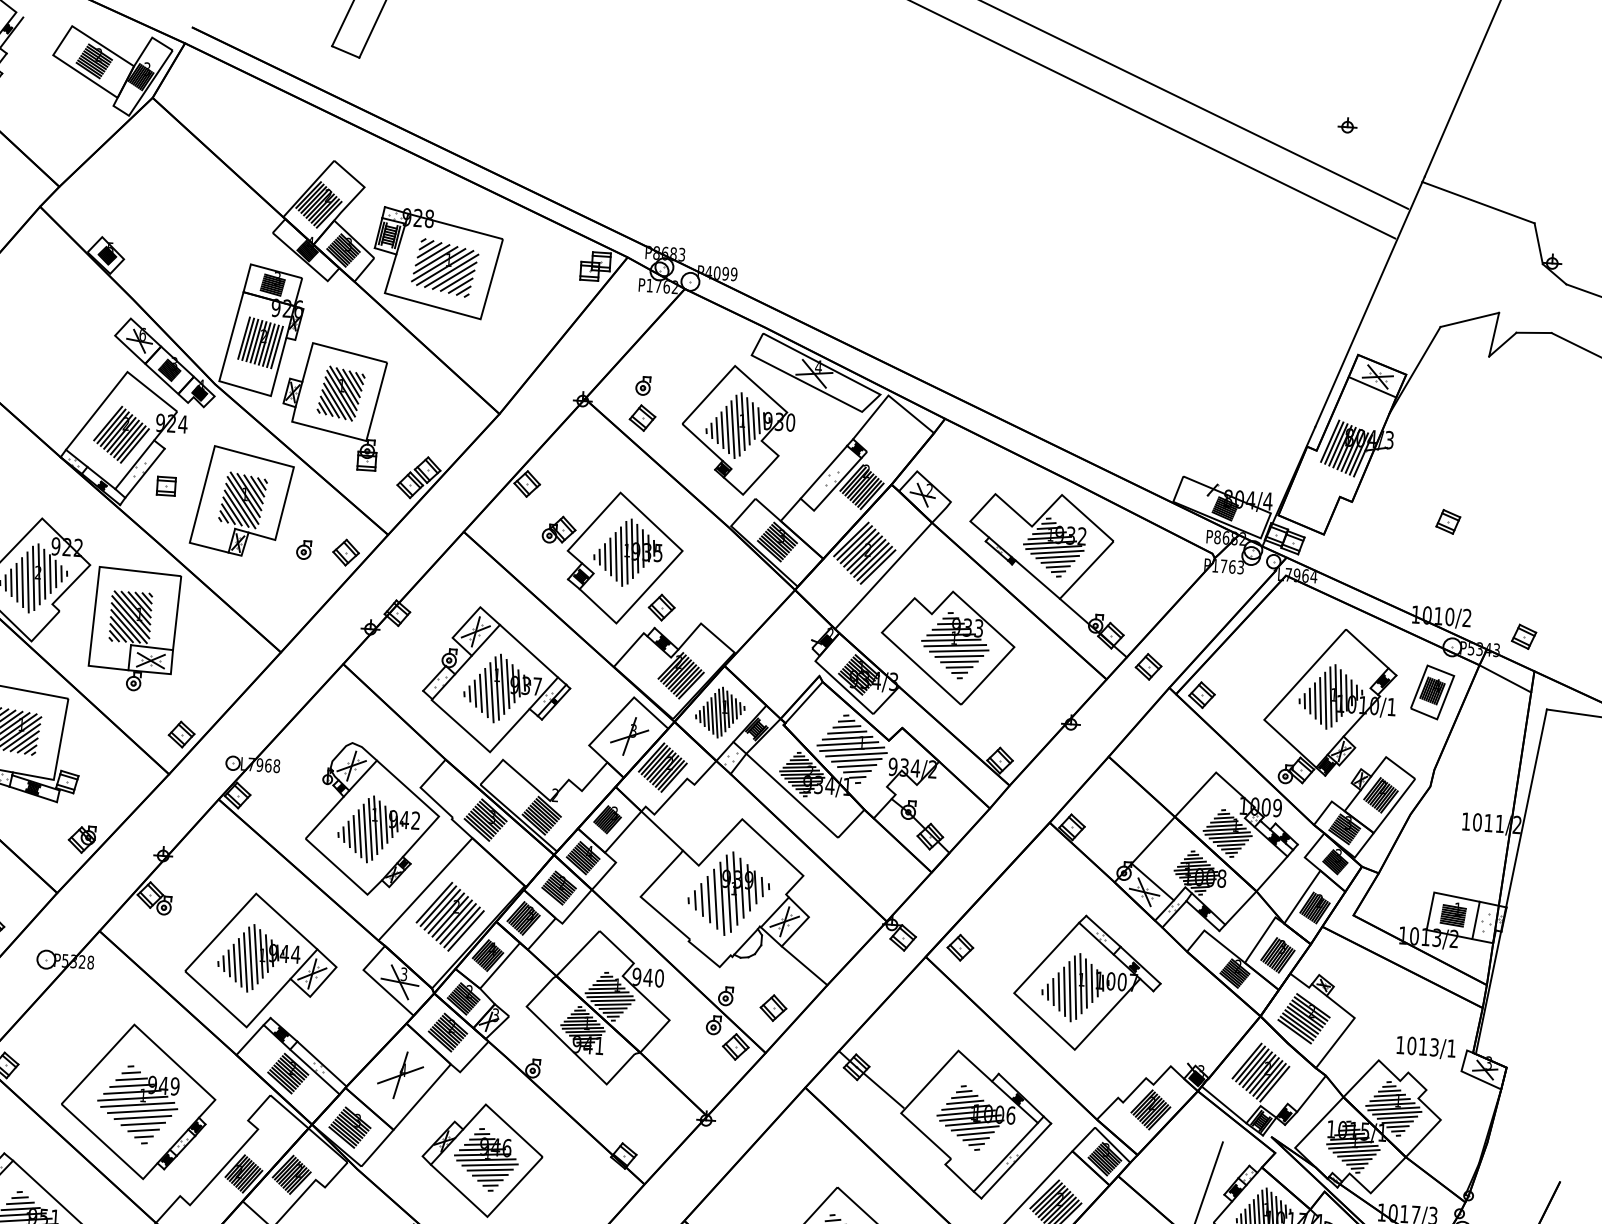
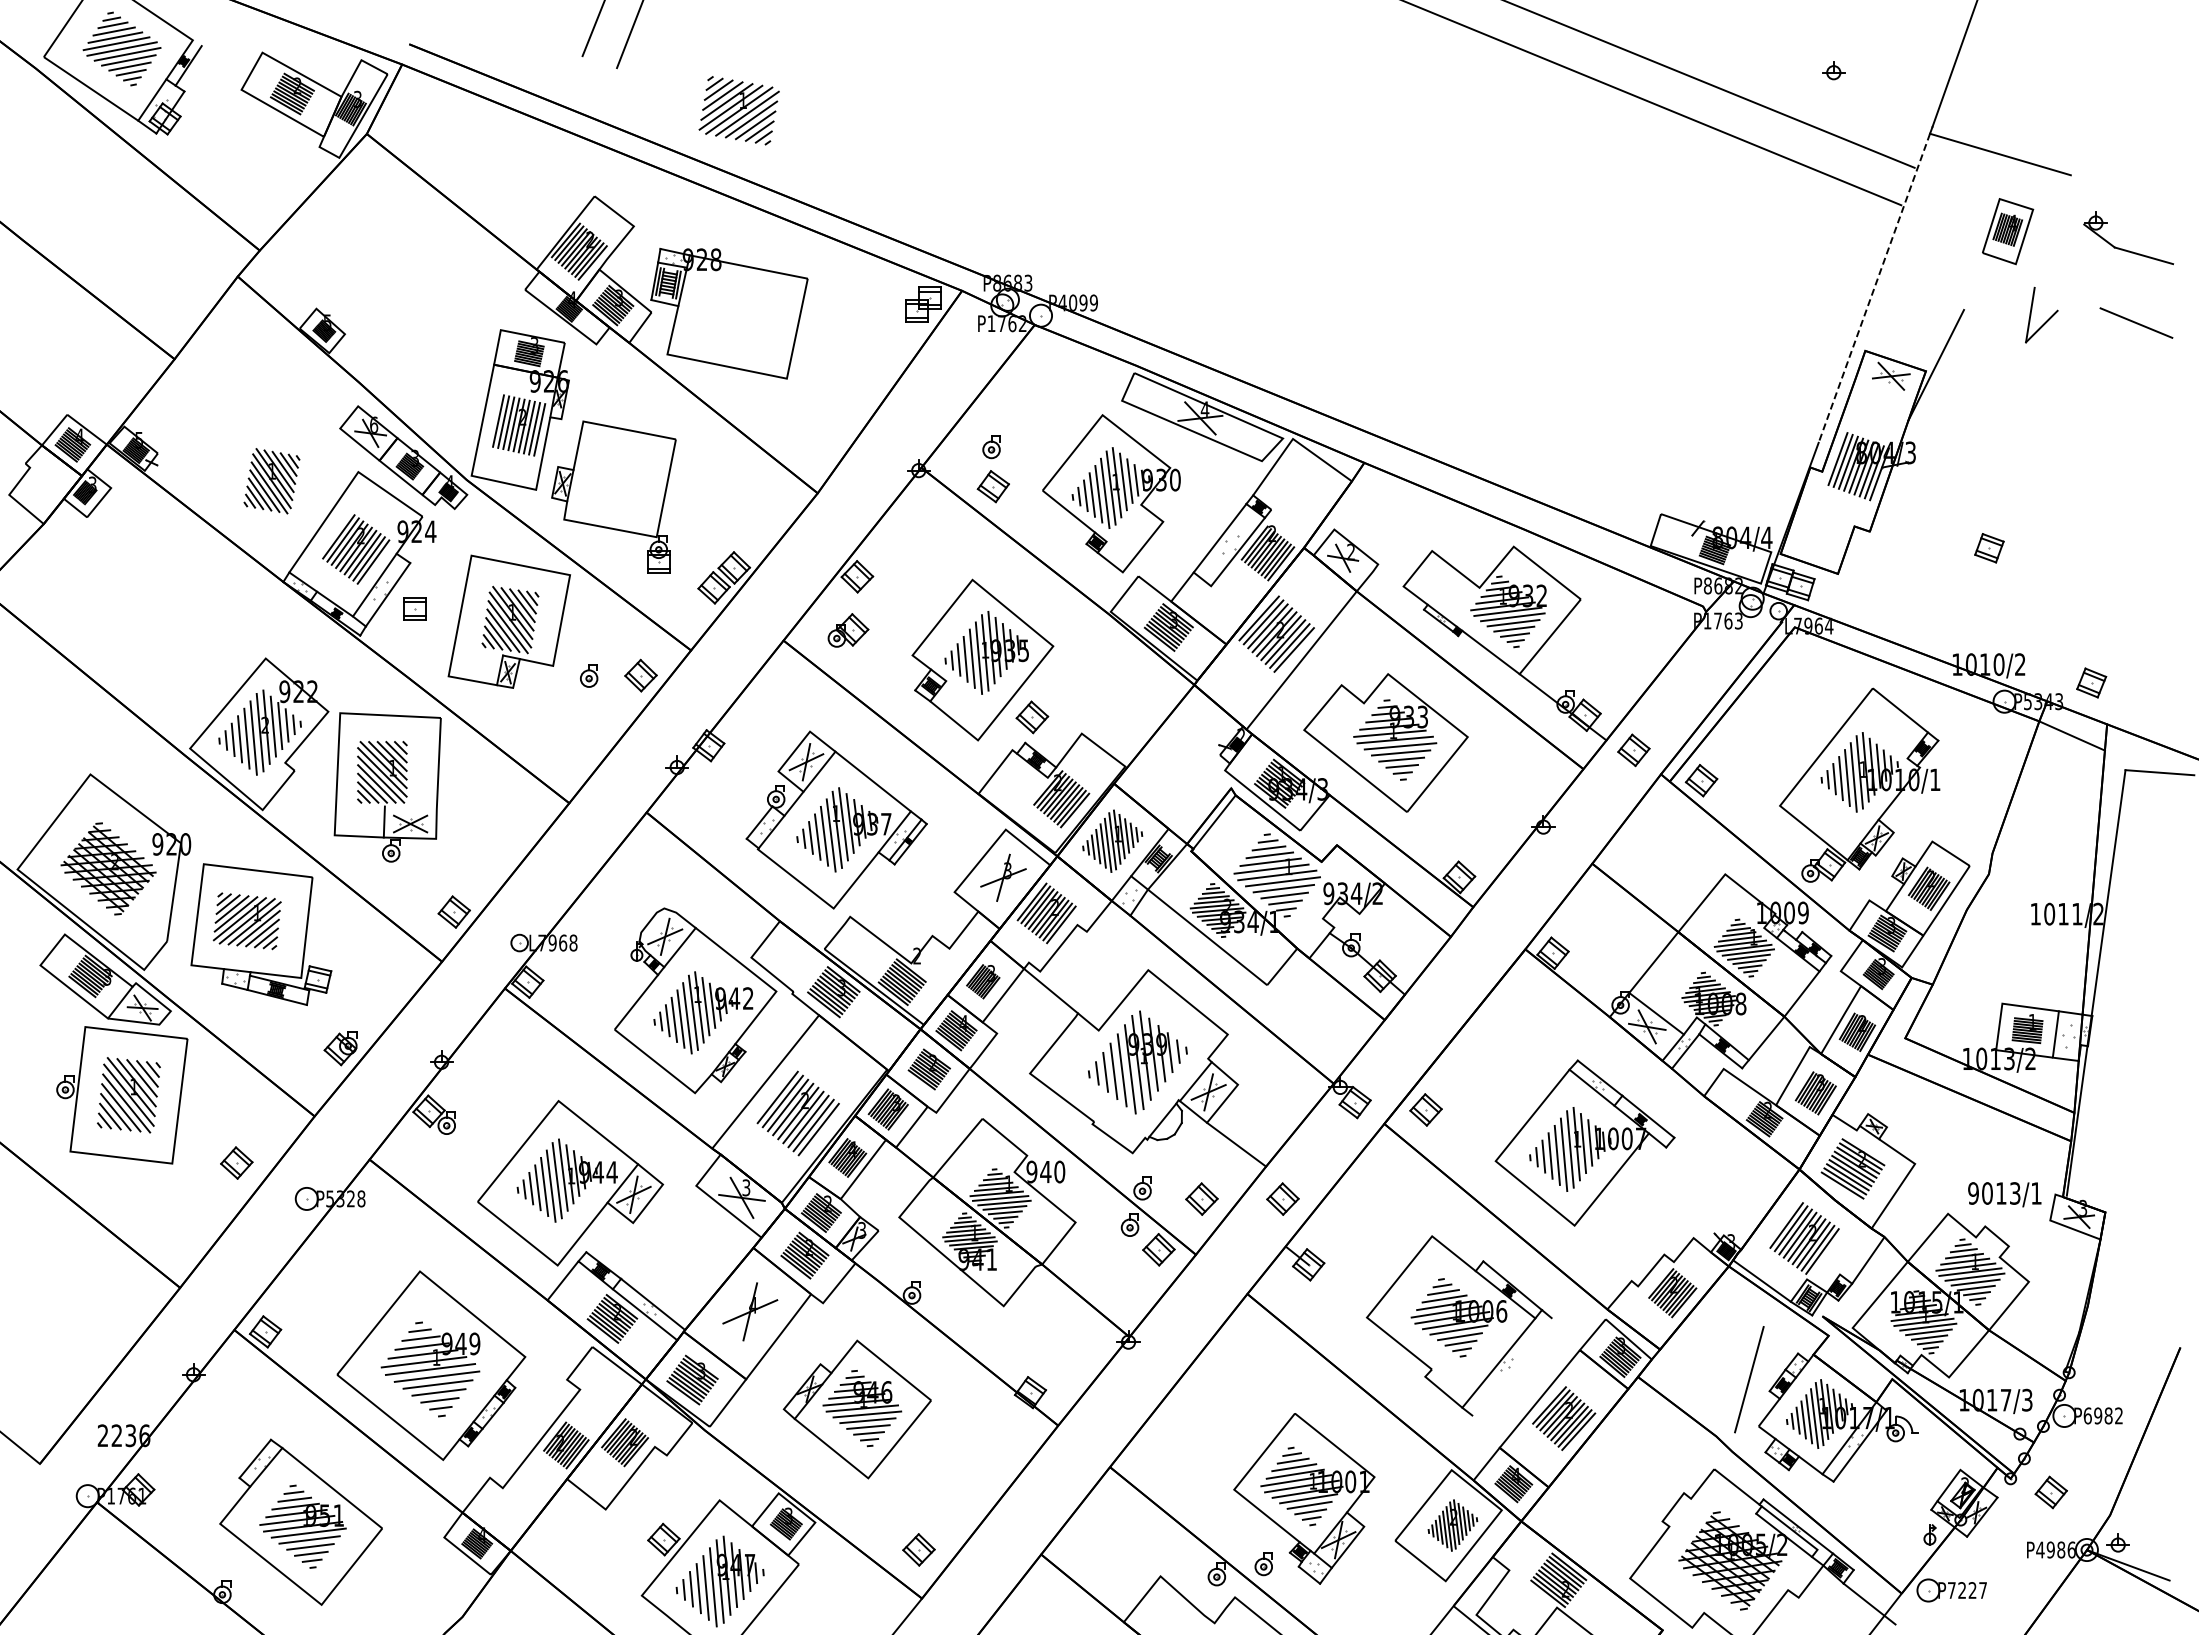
line: (345, 52) -> (599, 62), removed
line: (1538, 243) -> (2077, 199), removed
part: (444, 267) -> (738, 110), moved
line: (1368, 304) -> (1874, 288), solid -> dashed
line: (1469, 319) -> (1999, 298), removed
line: (1533, 332) -> (2078, 309), removed
line: (1372, 387) -> (1885, 389), removed
part: (340, 393) -> (271, 481), moved
part: (559, 529) -> (848, 630), moved
line: (151, 647) -> (410, 807), removed
part: (1432, 692) -> (2008, 231), moved
part: (838, 1011) -> (1282, 1198), added
text: (1400, 1045) -> (1973, 1193), 1013/1 -> 9013/1
line: (879, 1087) -> (1338, 1287), removed
line: (1015, 1160) -> (1511, 1366), removed

